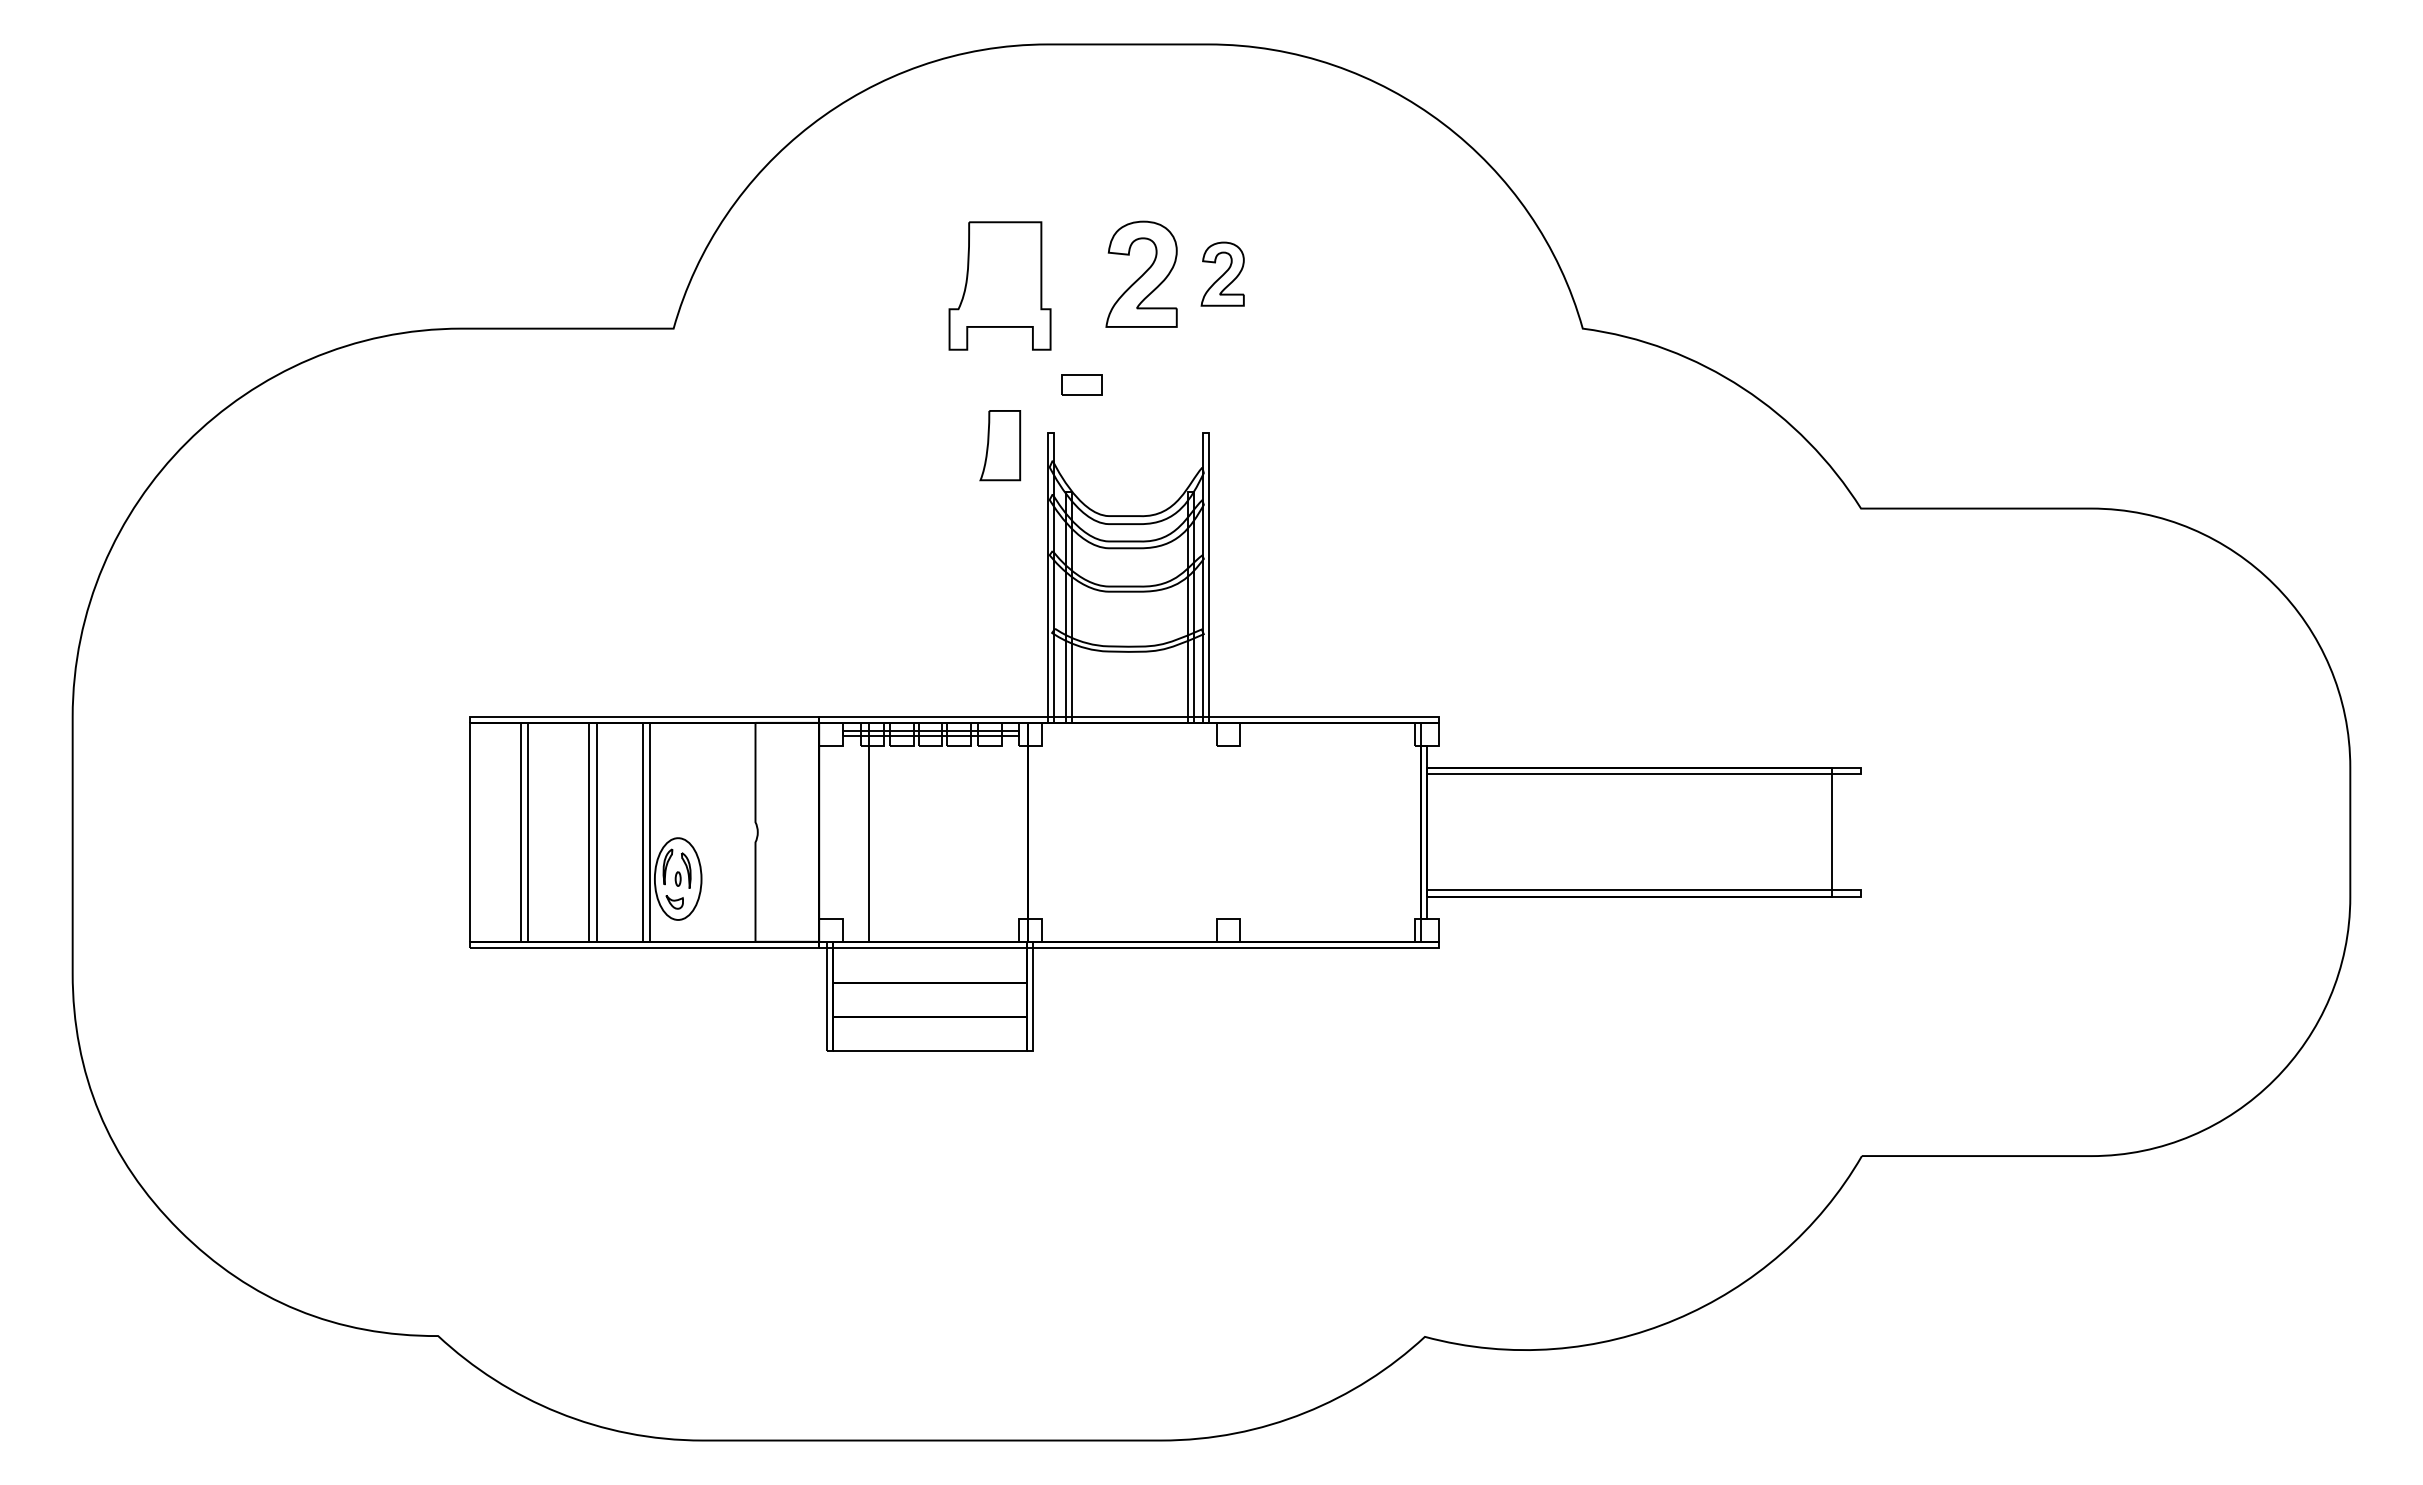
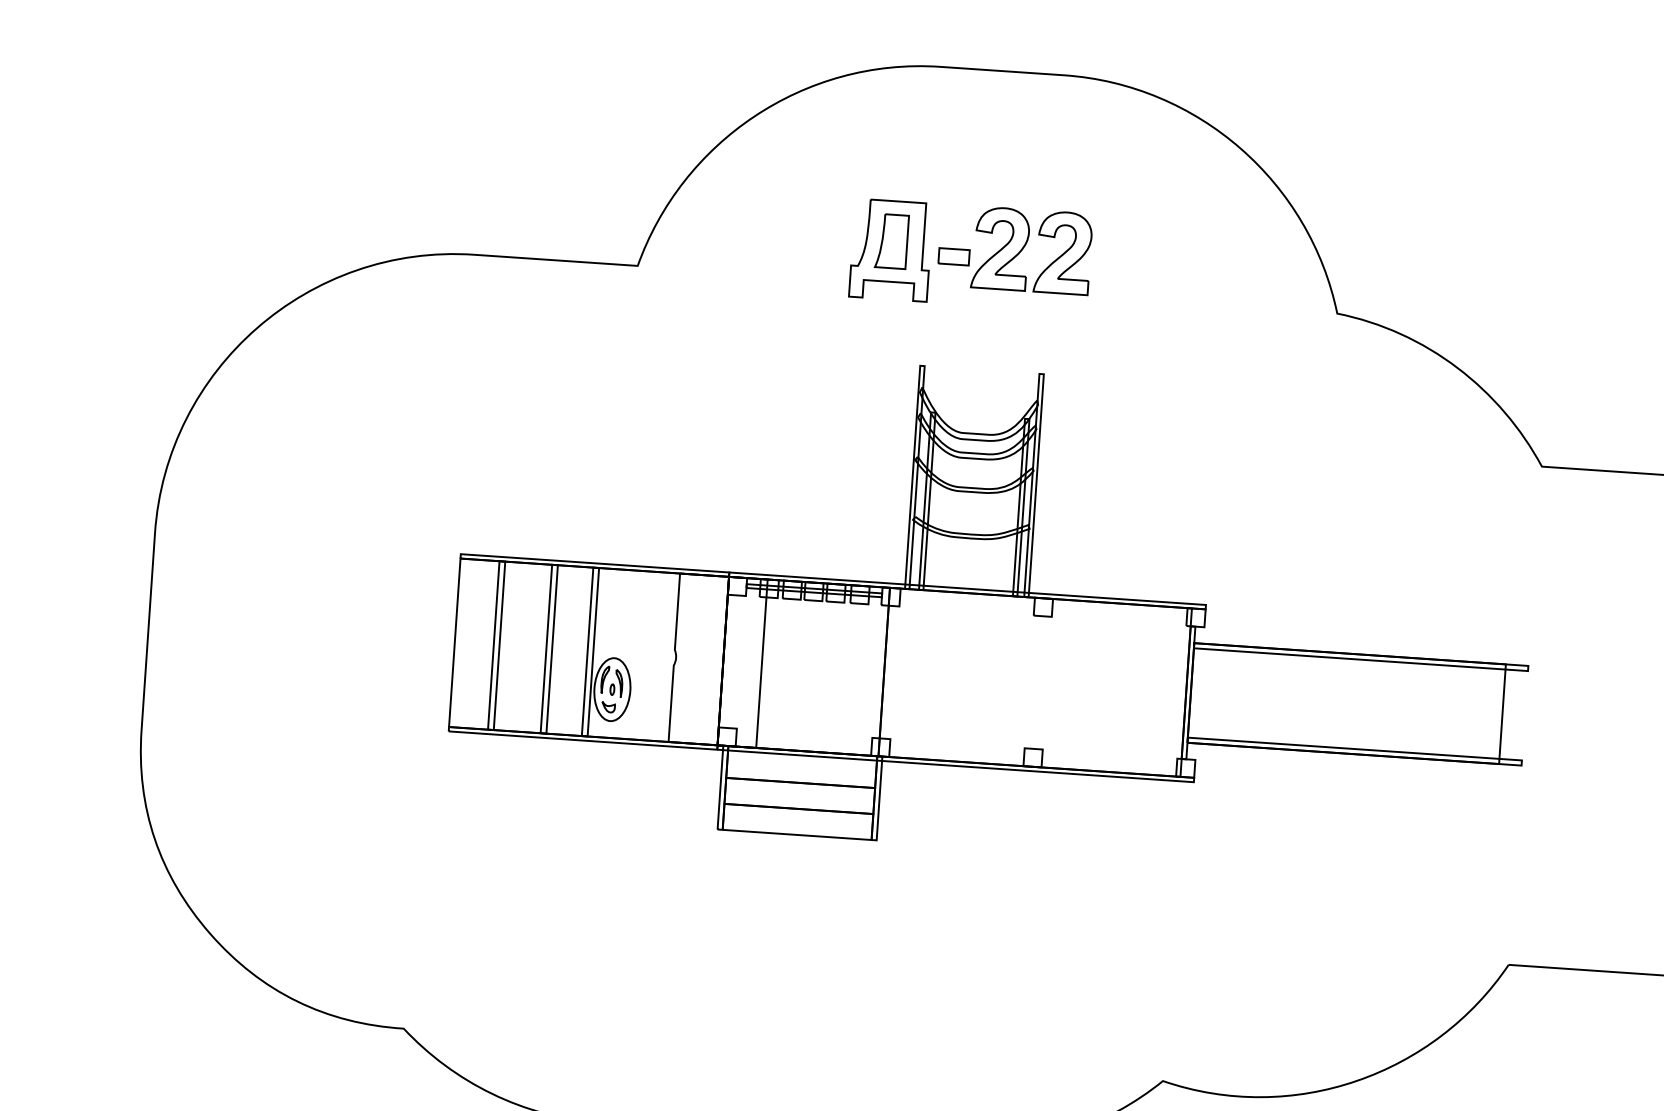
part: (1222, 273) -> (1062, 252), size x1.67
part: (1081, 384) -> (953, 256), moved
part: (1000, 445) -> (892, 241), moved

